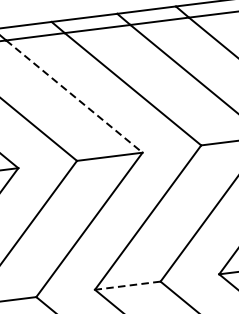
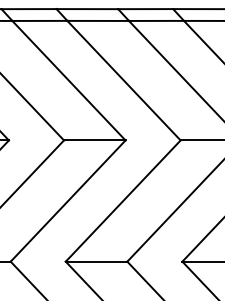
line: (75, 97) -> (69, 81), dashed -> solid
line: (127, 285) -> (96, 261), dashed -> solid

